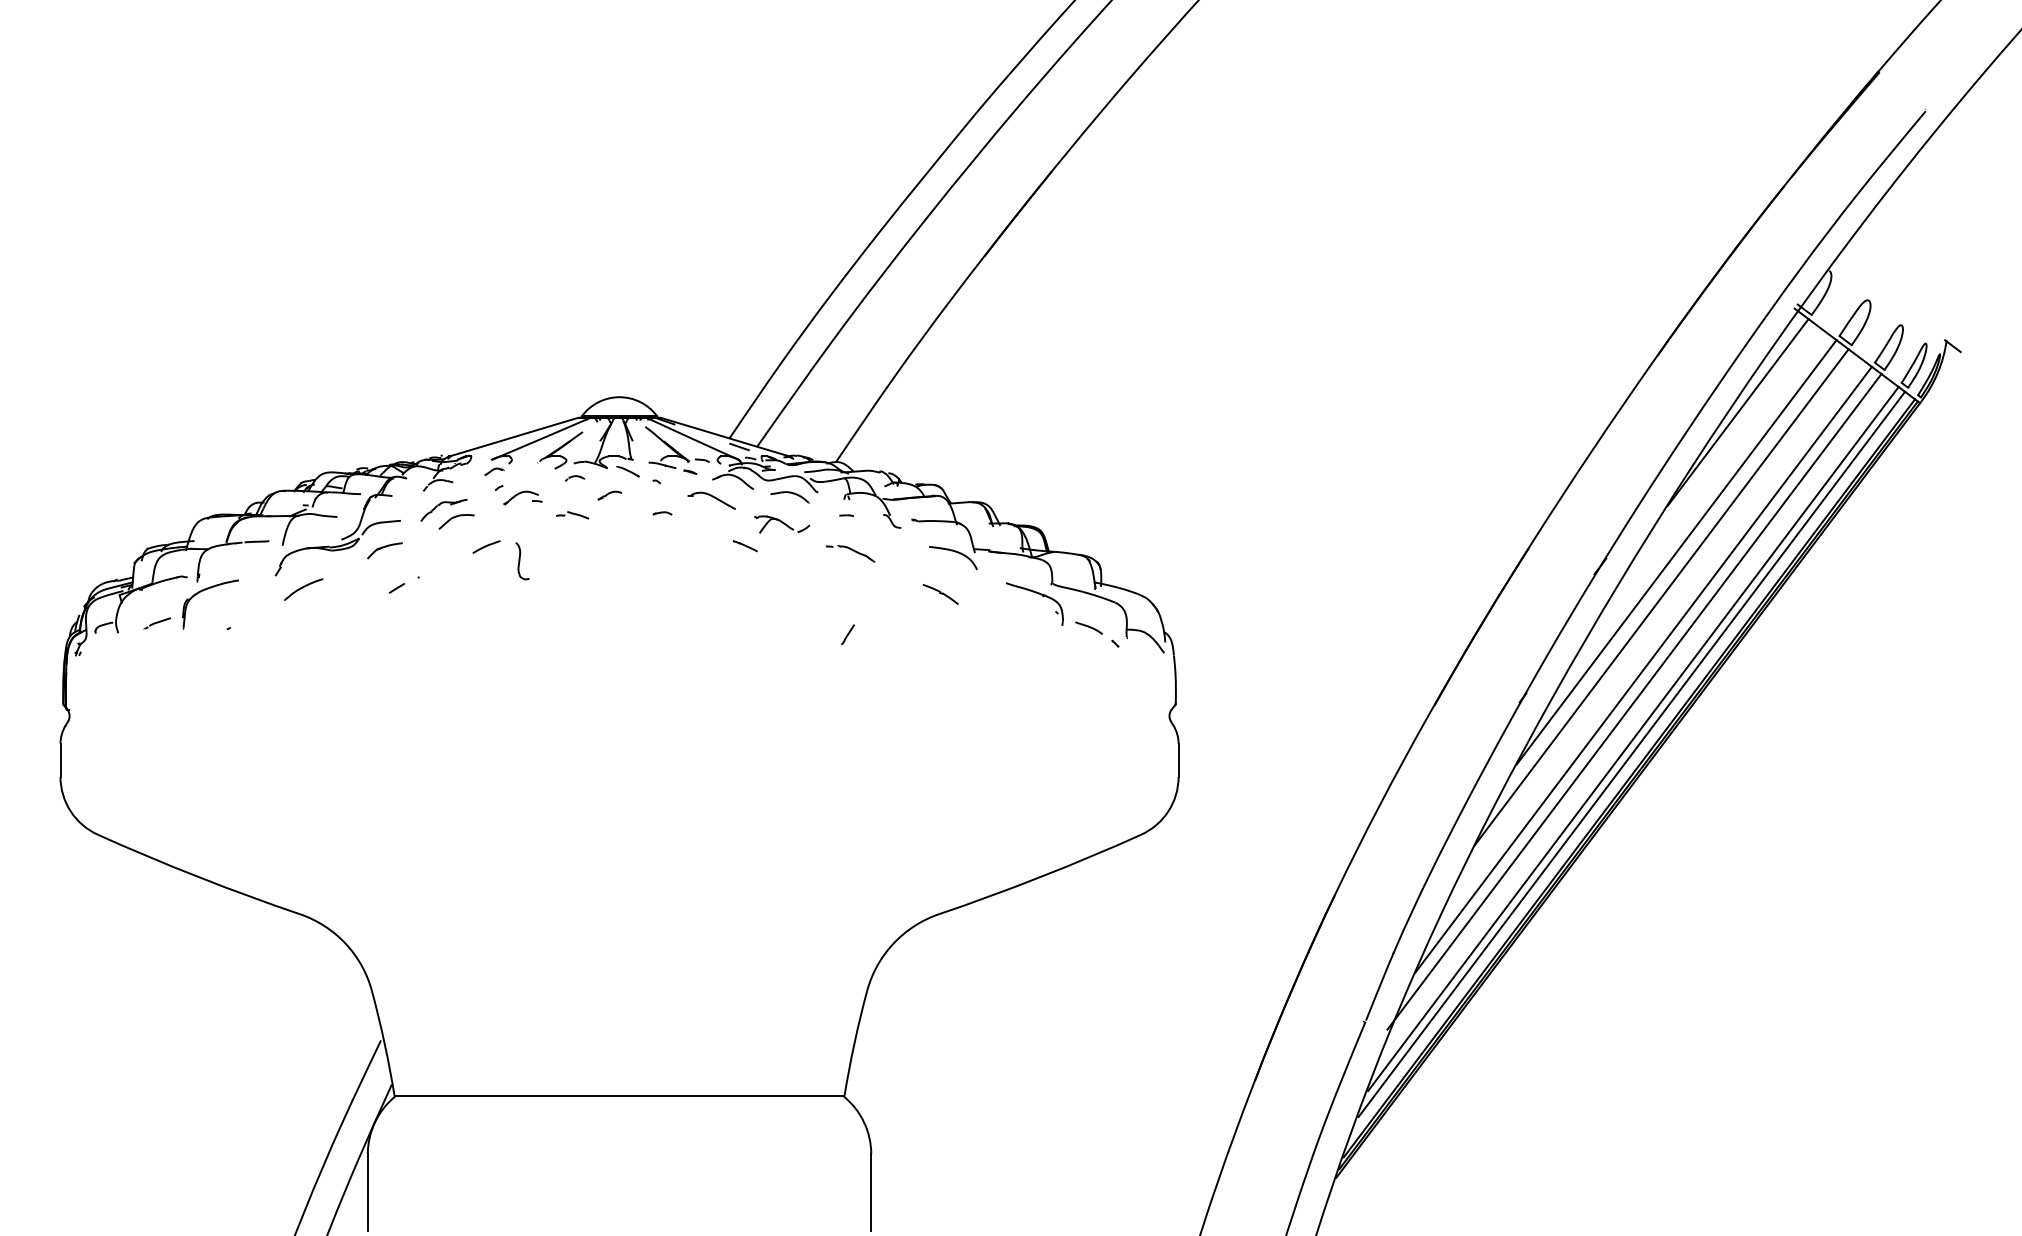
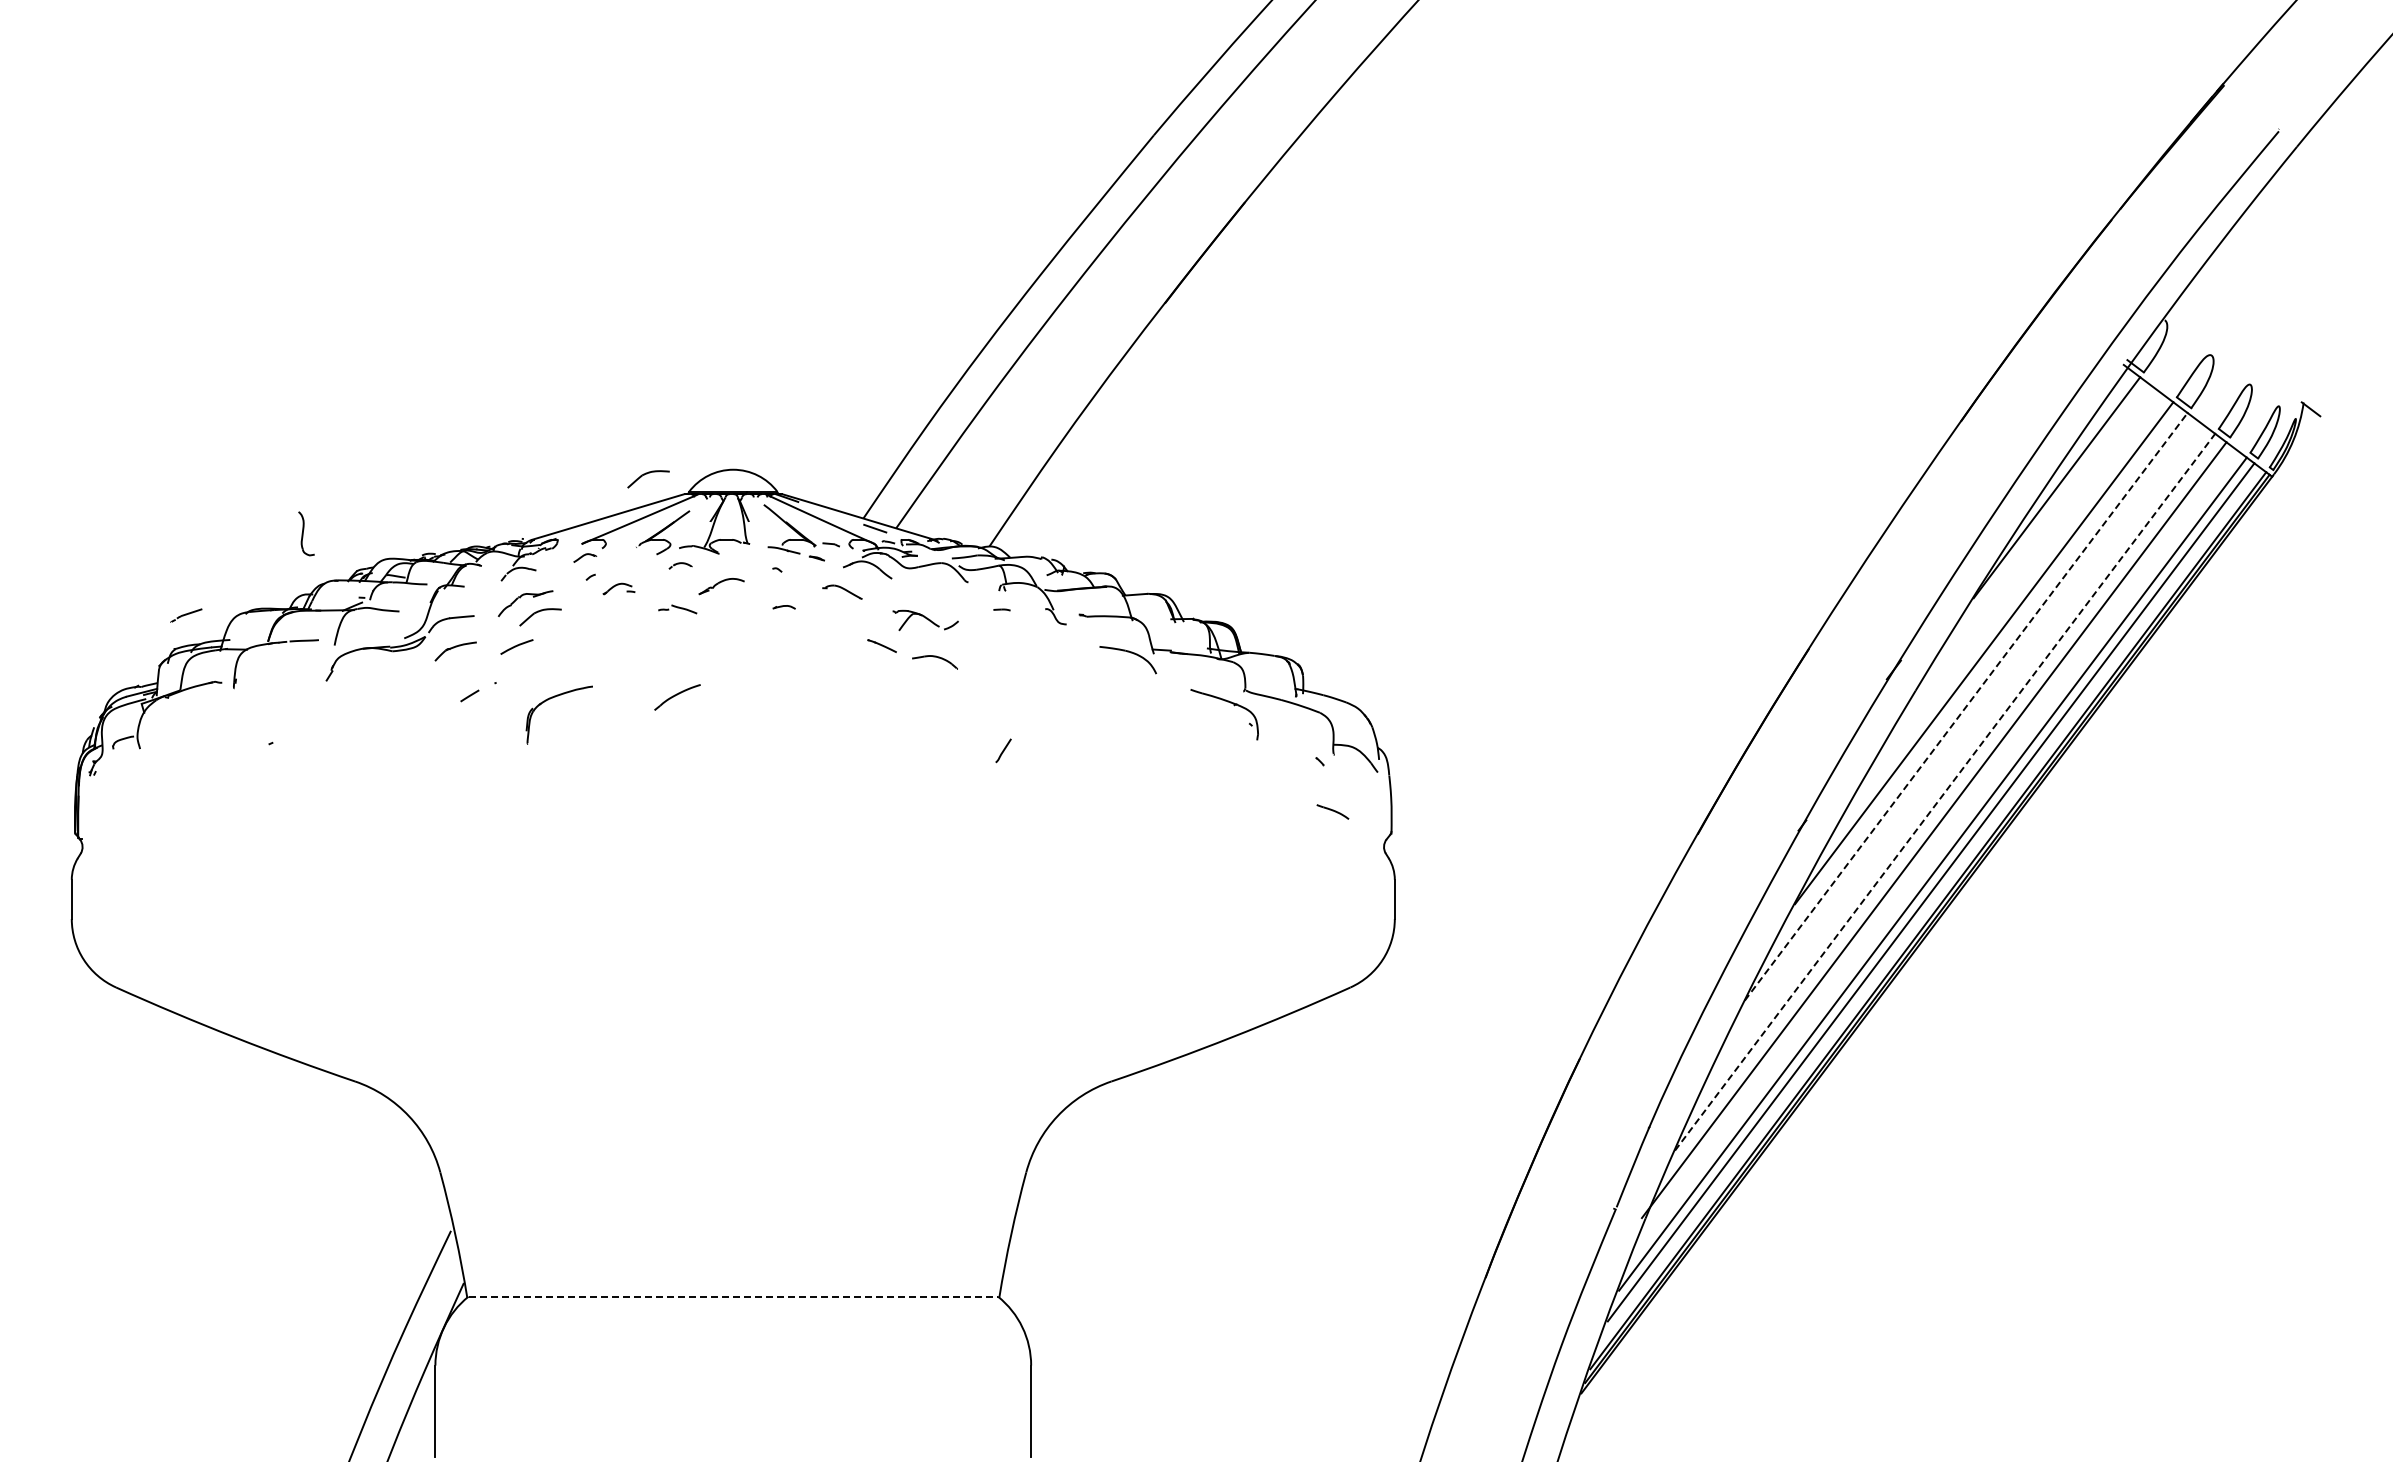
part: (547, 405) -> (648, 479), added
part: (628, 471) -> (743, 557), removed
part: (609, 495) -> (721, 585), size x1.6
part: (523, 497) -> (619, 588), size x0.7
part: (789, 497) -> (934, 662), moved
part: (711, 500) -> (842, 591), size x0.7
curve: (486, 546) -> (516, 646), moved
part: (850, 554) -> (1006, 655), removed
part: (522, 560) -> (306, 533), moved
part: (303, 589) -> (677, 697), moved
part: (203, 591) -> (550, 699), moved
part: (940, 594) -> (1113, 703), removed
line: (1661, 597) -> (1966, 706), solid -> dashed
part: (157, 623) -> (186, 615), moved
part: (1088, 627) -> (1332, 811), moved
line: (1643, 669) -> (1945, 792), solid -> dashed
line: (619, 1095) -> (733, 1296), solid -> dashed

